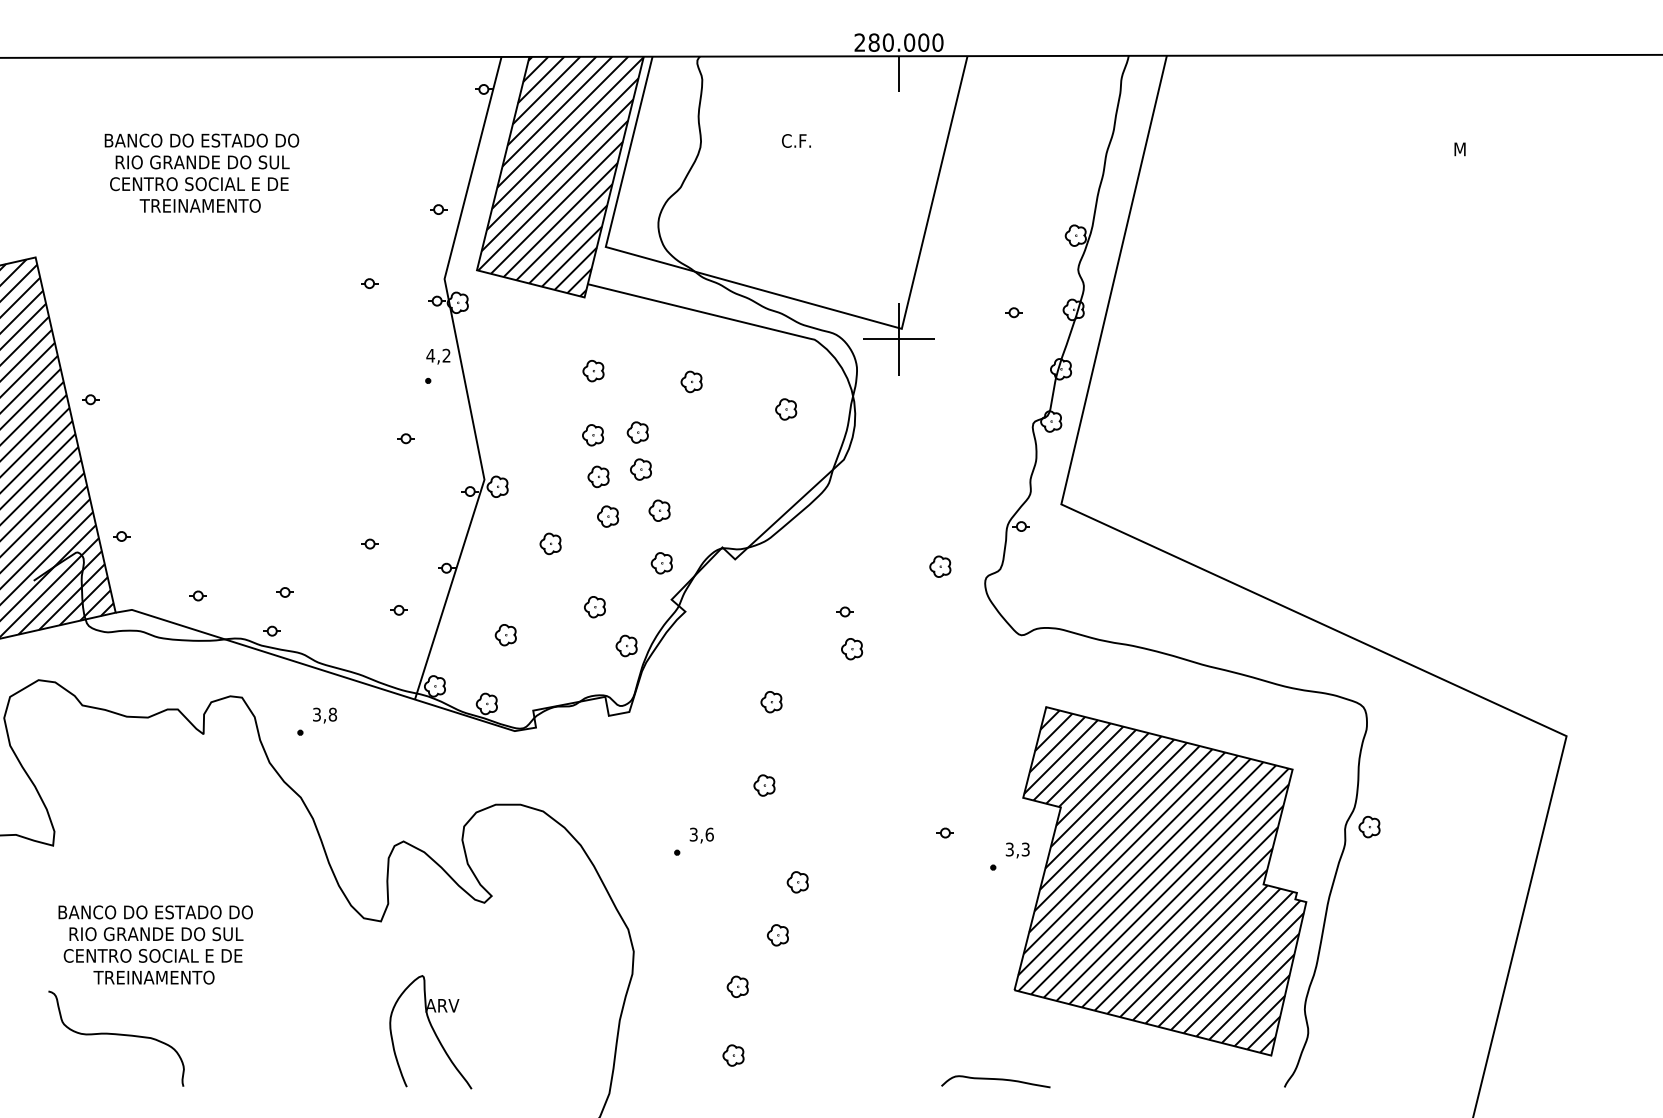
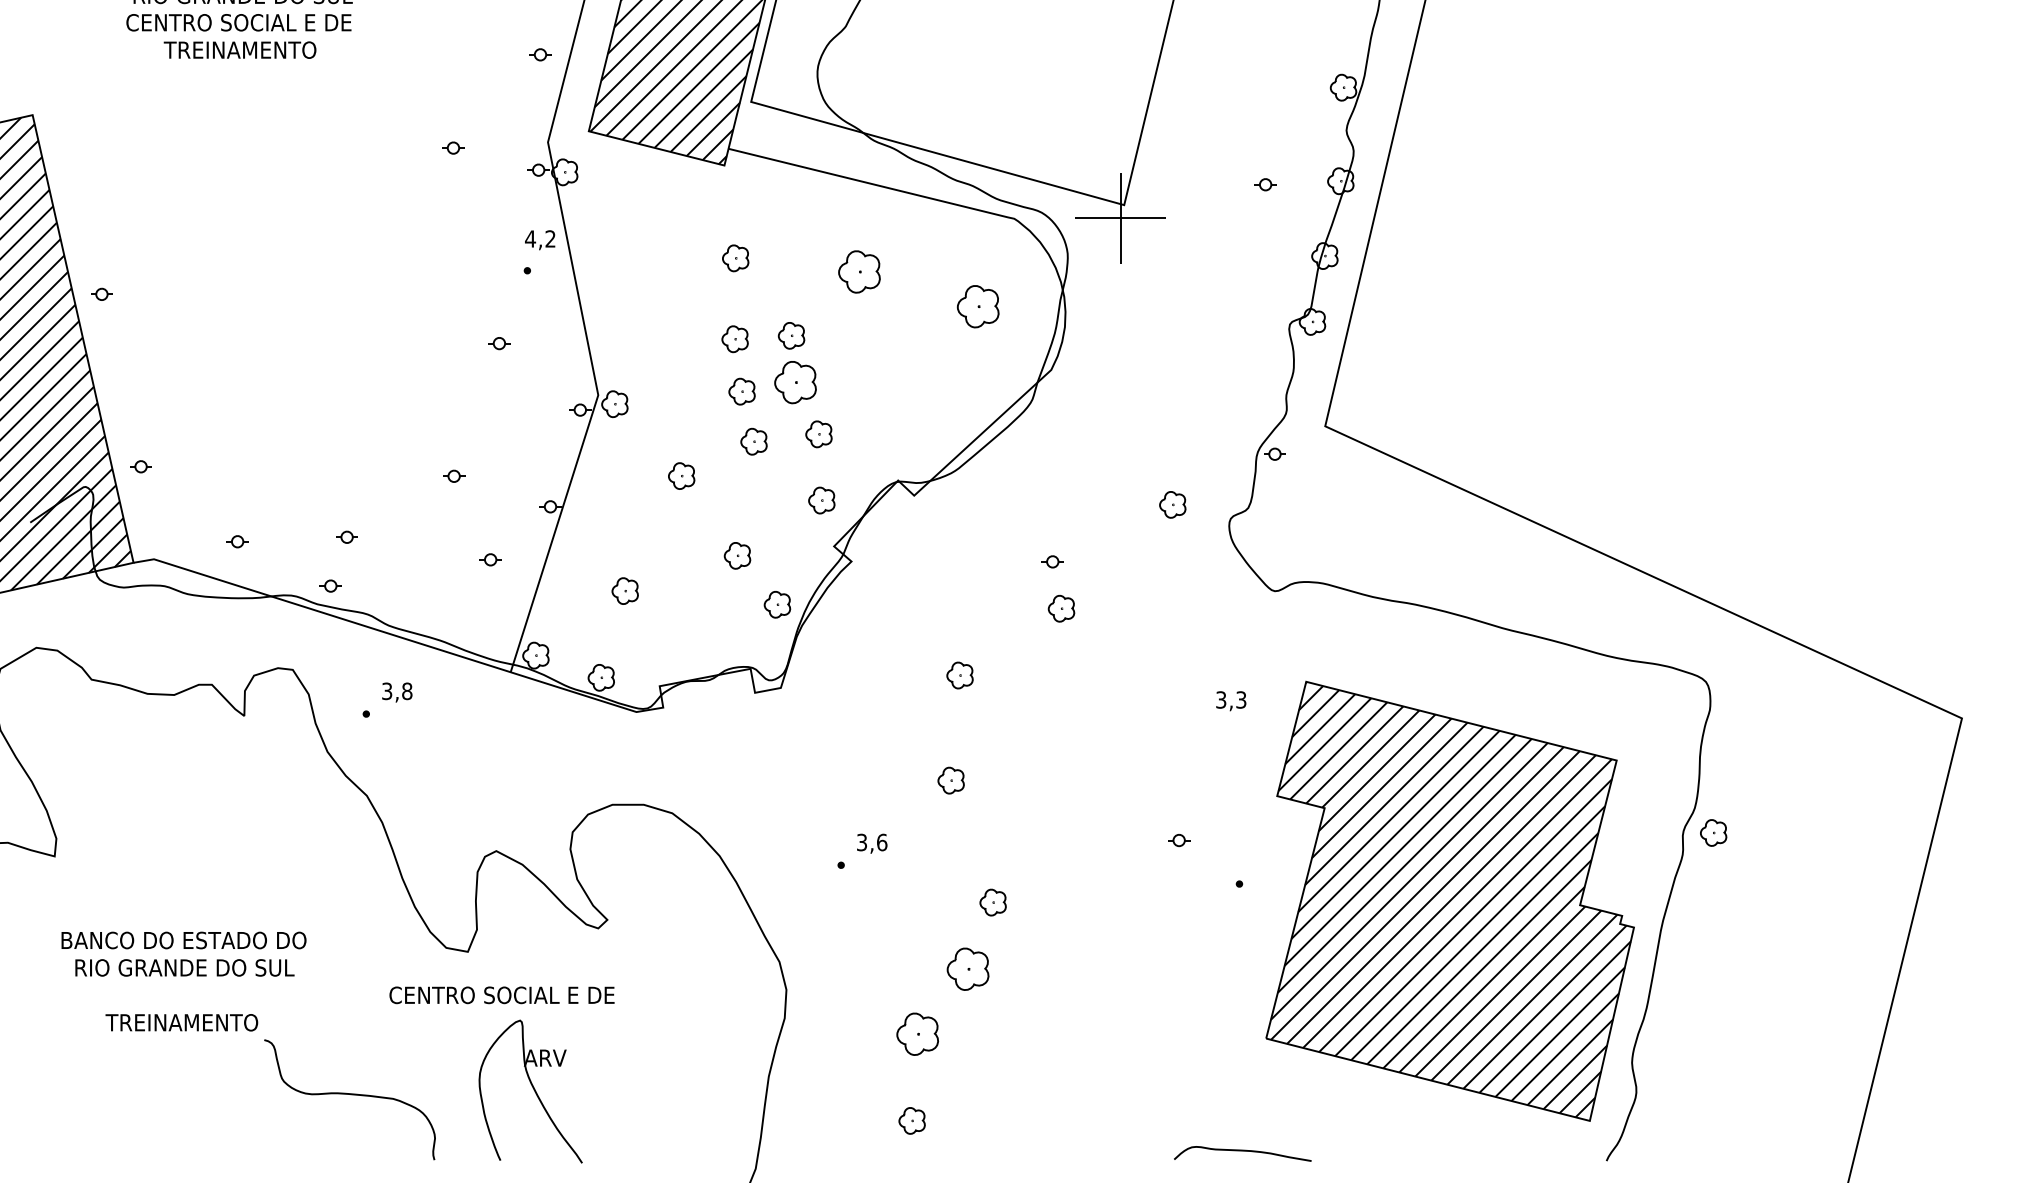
part: (691, 381) -> (859, 271), size x1.6
part: (786, 409) -> (978, 306), size x1.6
part: (640, 469) -> (794, 382), size x1.6
text: (1017, 850) -> (1230, 701), moved
part: (777, 935) -> (967, 969), size x1.6
text: (152, 955) -> (501, 994), moved
part: (737, 986) -> (917, 1033), size x1.6
curve: (116, 1035) -> (350, 1095), moved

